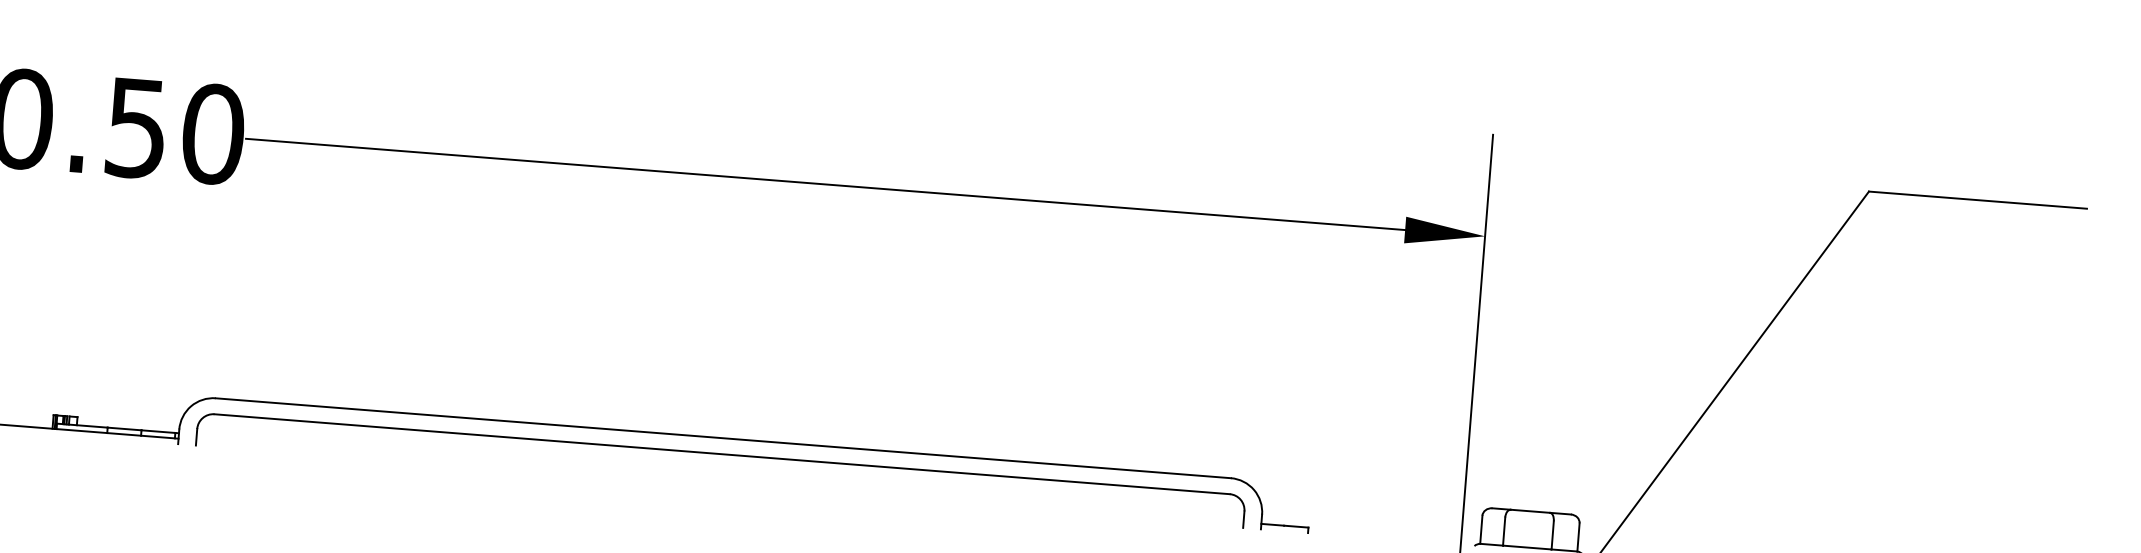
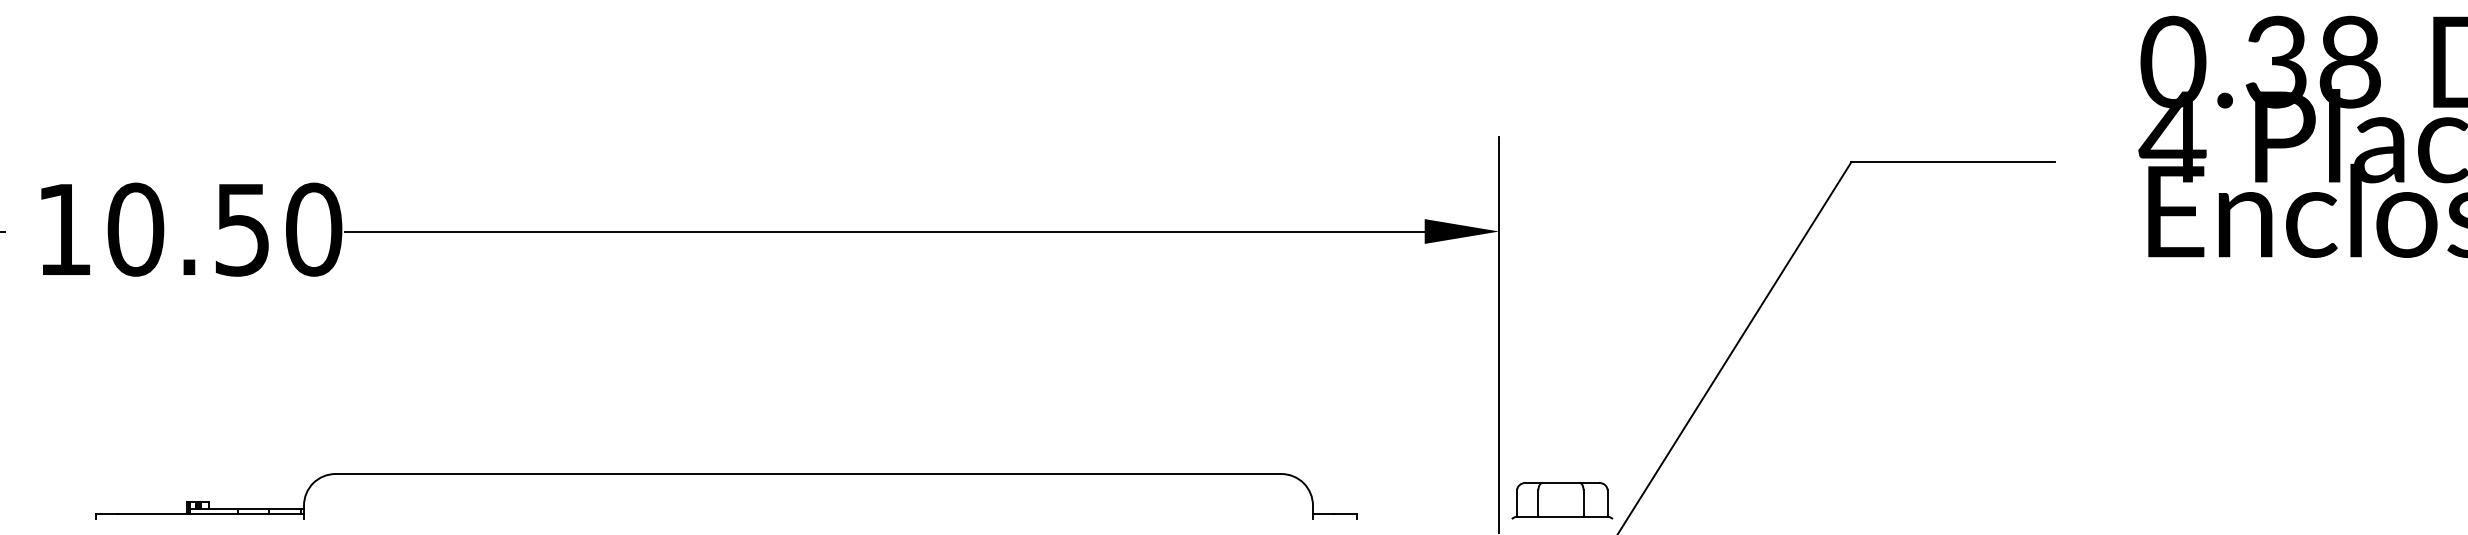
part: (722, 454) -> (808, 489), removed

